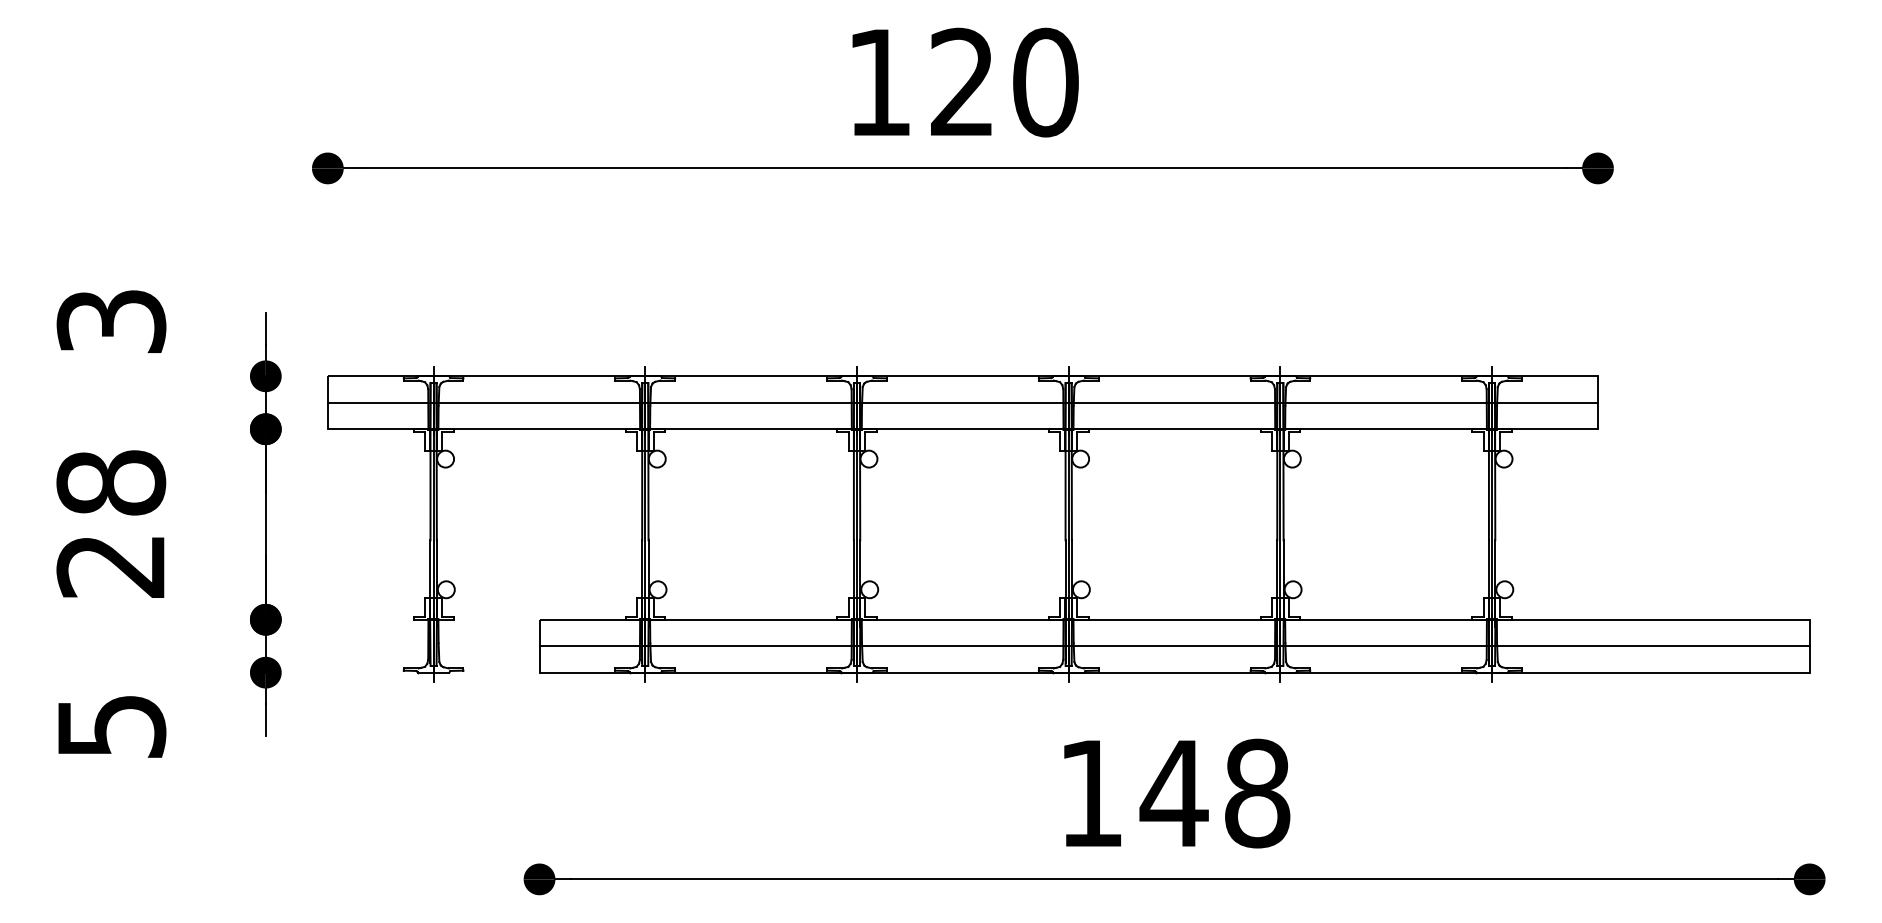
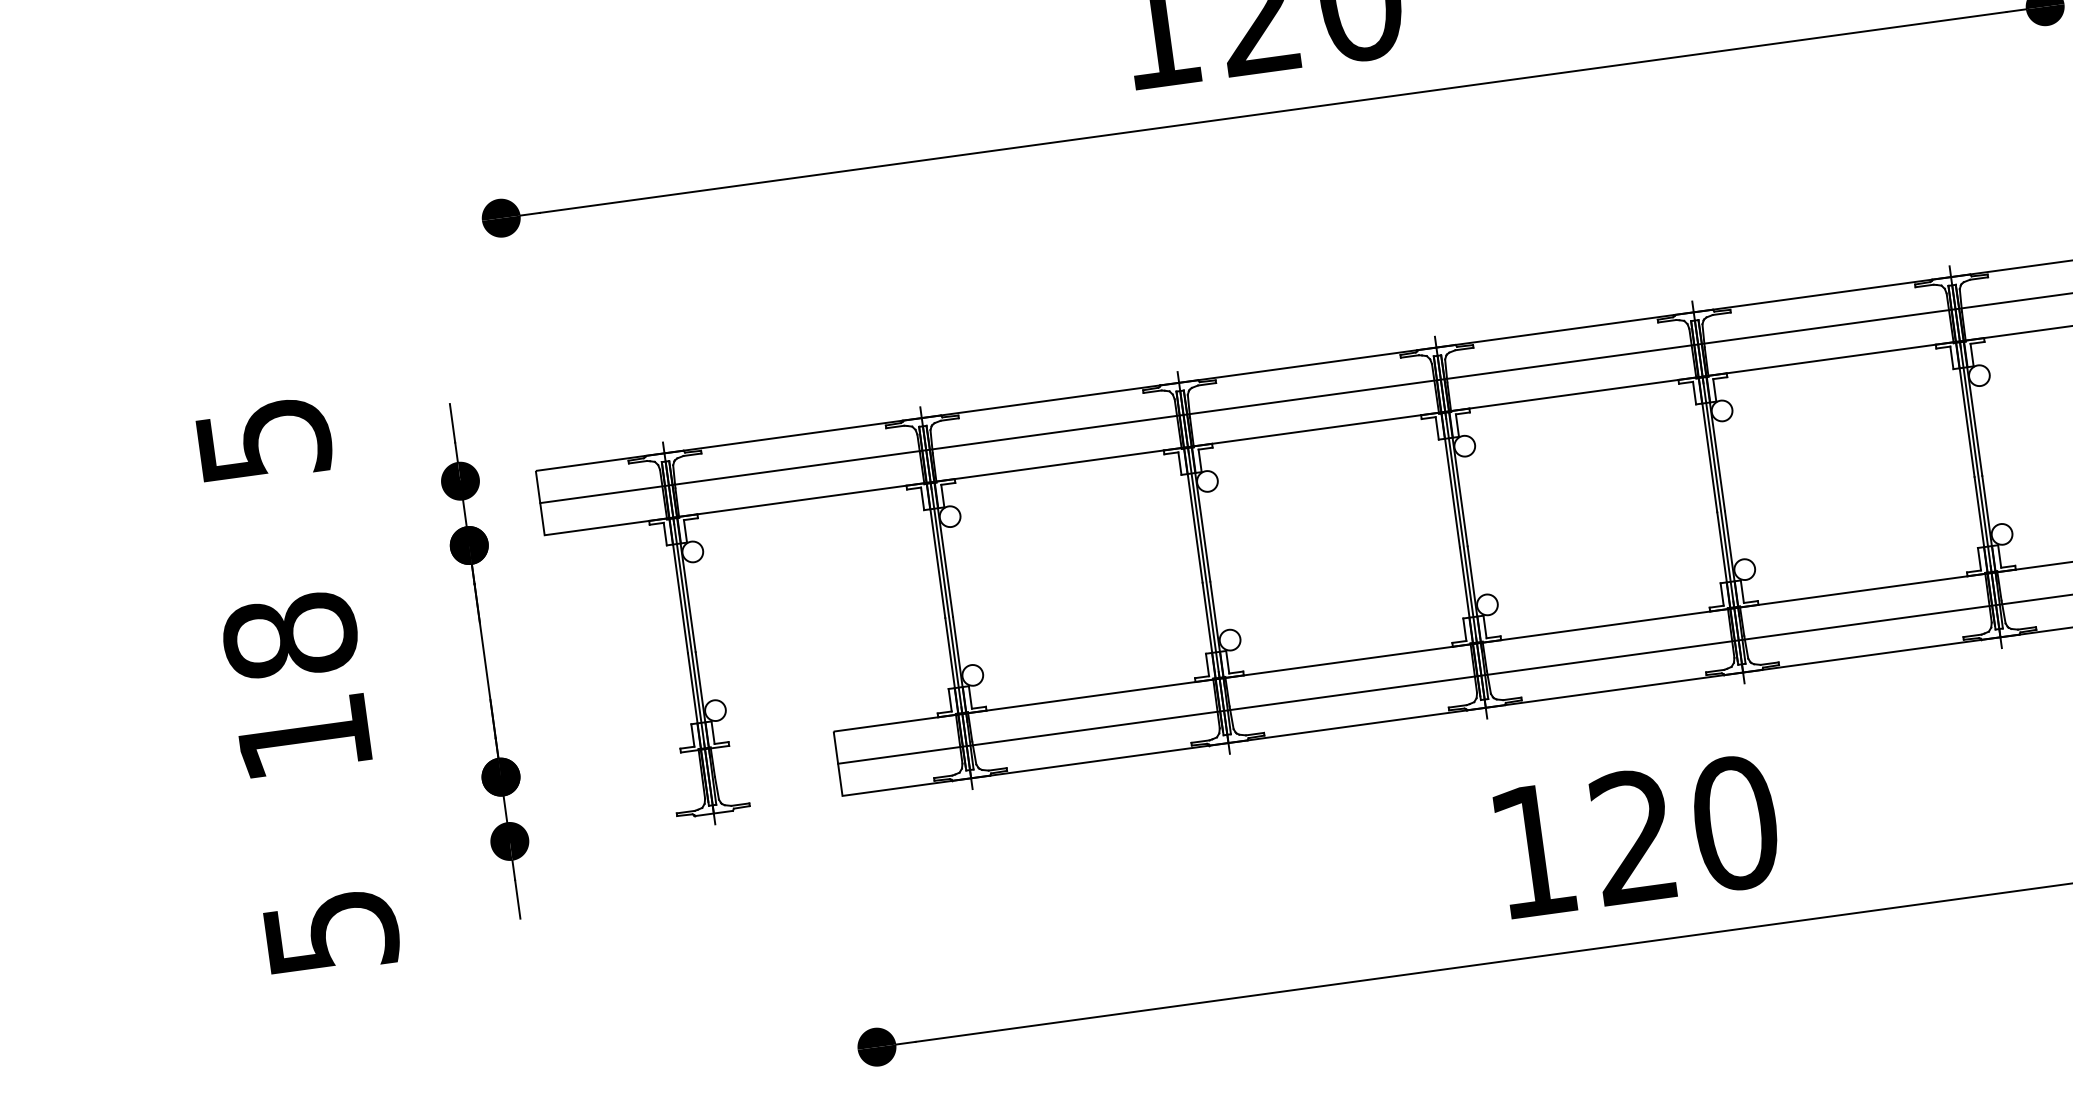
text: (110, 321) -> (262, 440), 3 -> 5
text: (110, 566) -> (303, 738), 28 -> 18
text: (1214, 793) -> (1683, 830), 148 -> 120

